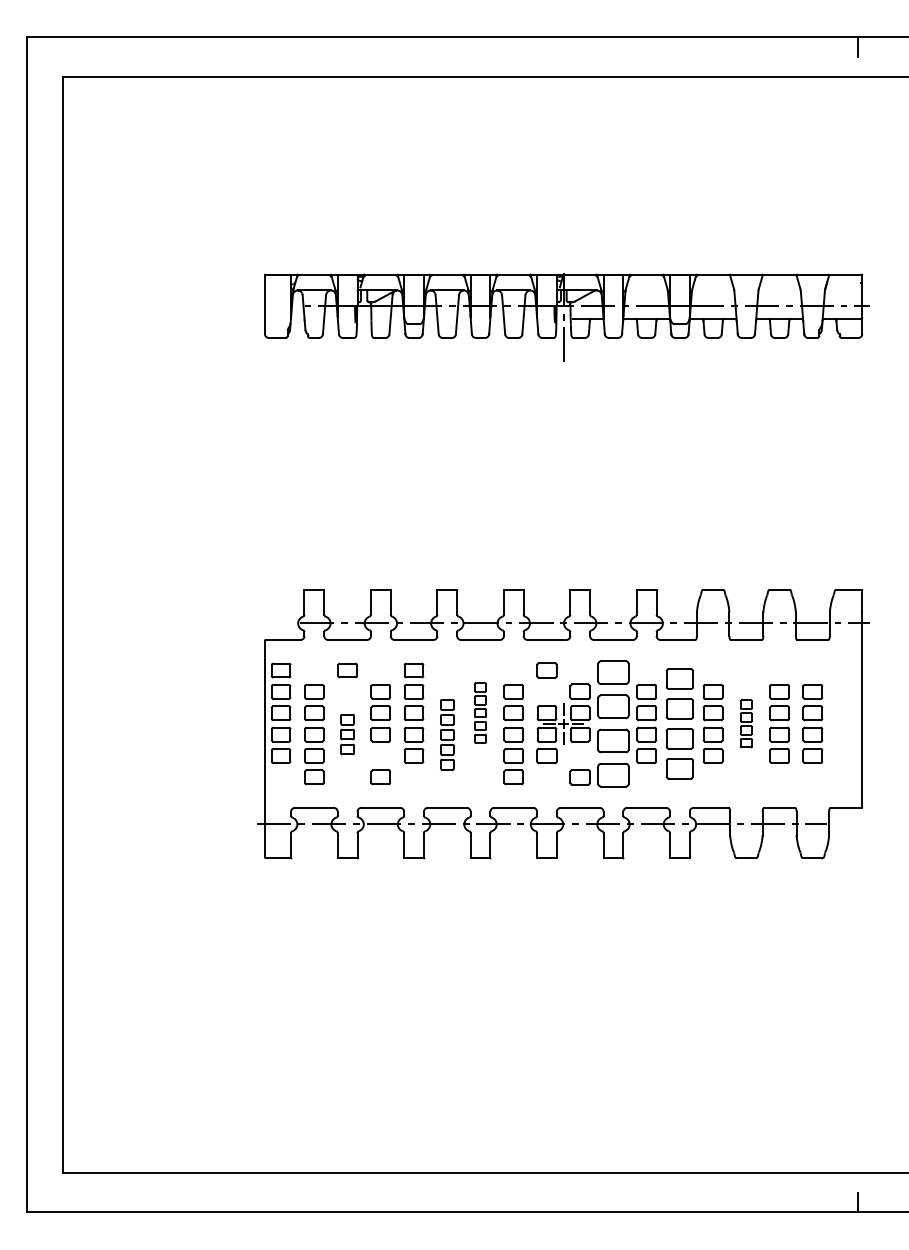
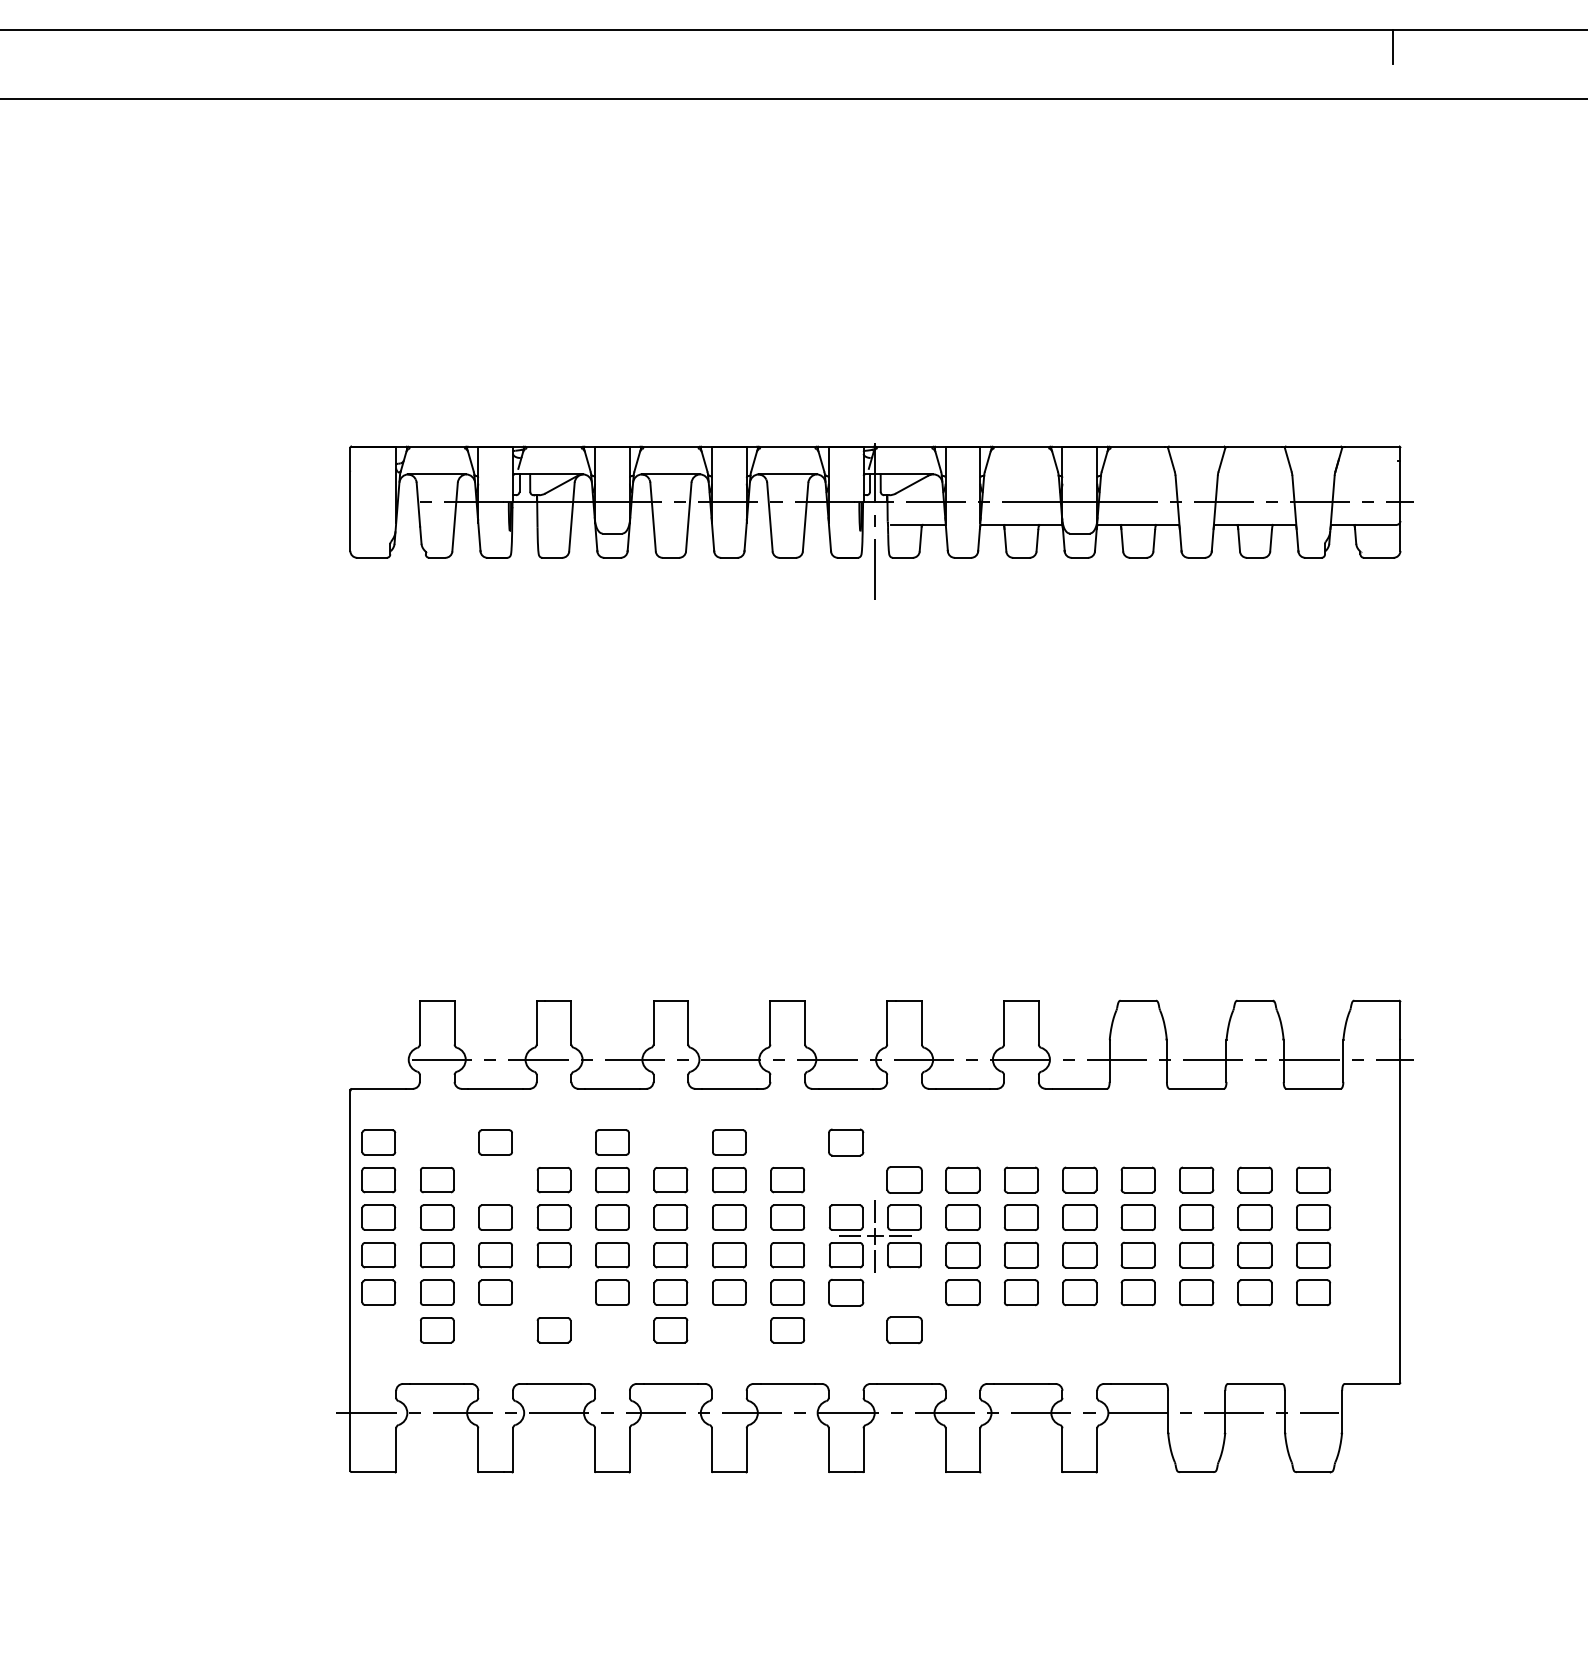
part: (480, 712) -> (729, 1216), size x1.67
part: (613, 723) -> (963, 1235), size x0.62
part: (679, 723) -> (1079, 1235), size x0.71
part: (746, 723) -> (1196, 1235), size x1.67
part: (347, 734) -> (495, 1254), size x1.43
part: (447, 734) -> (671, 1254), size x1.43

